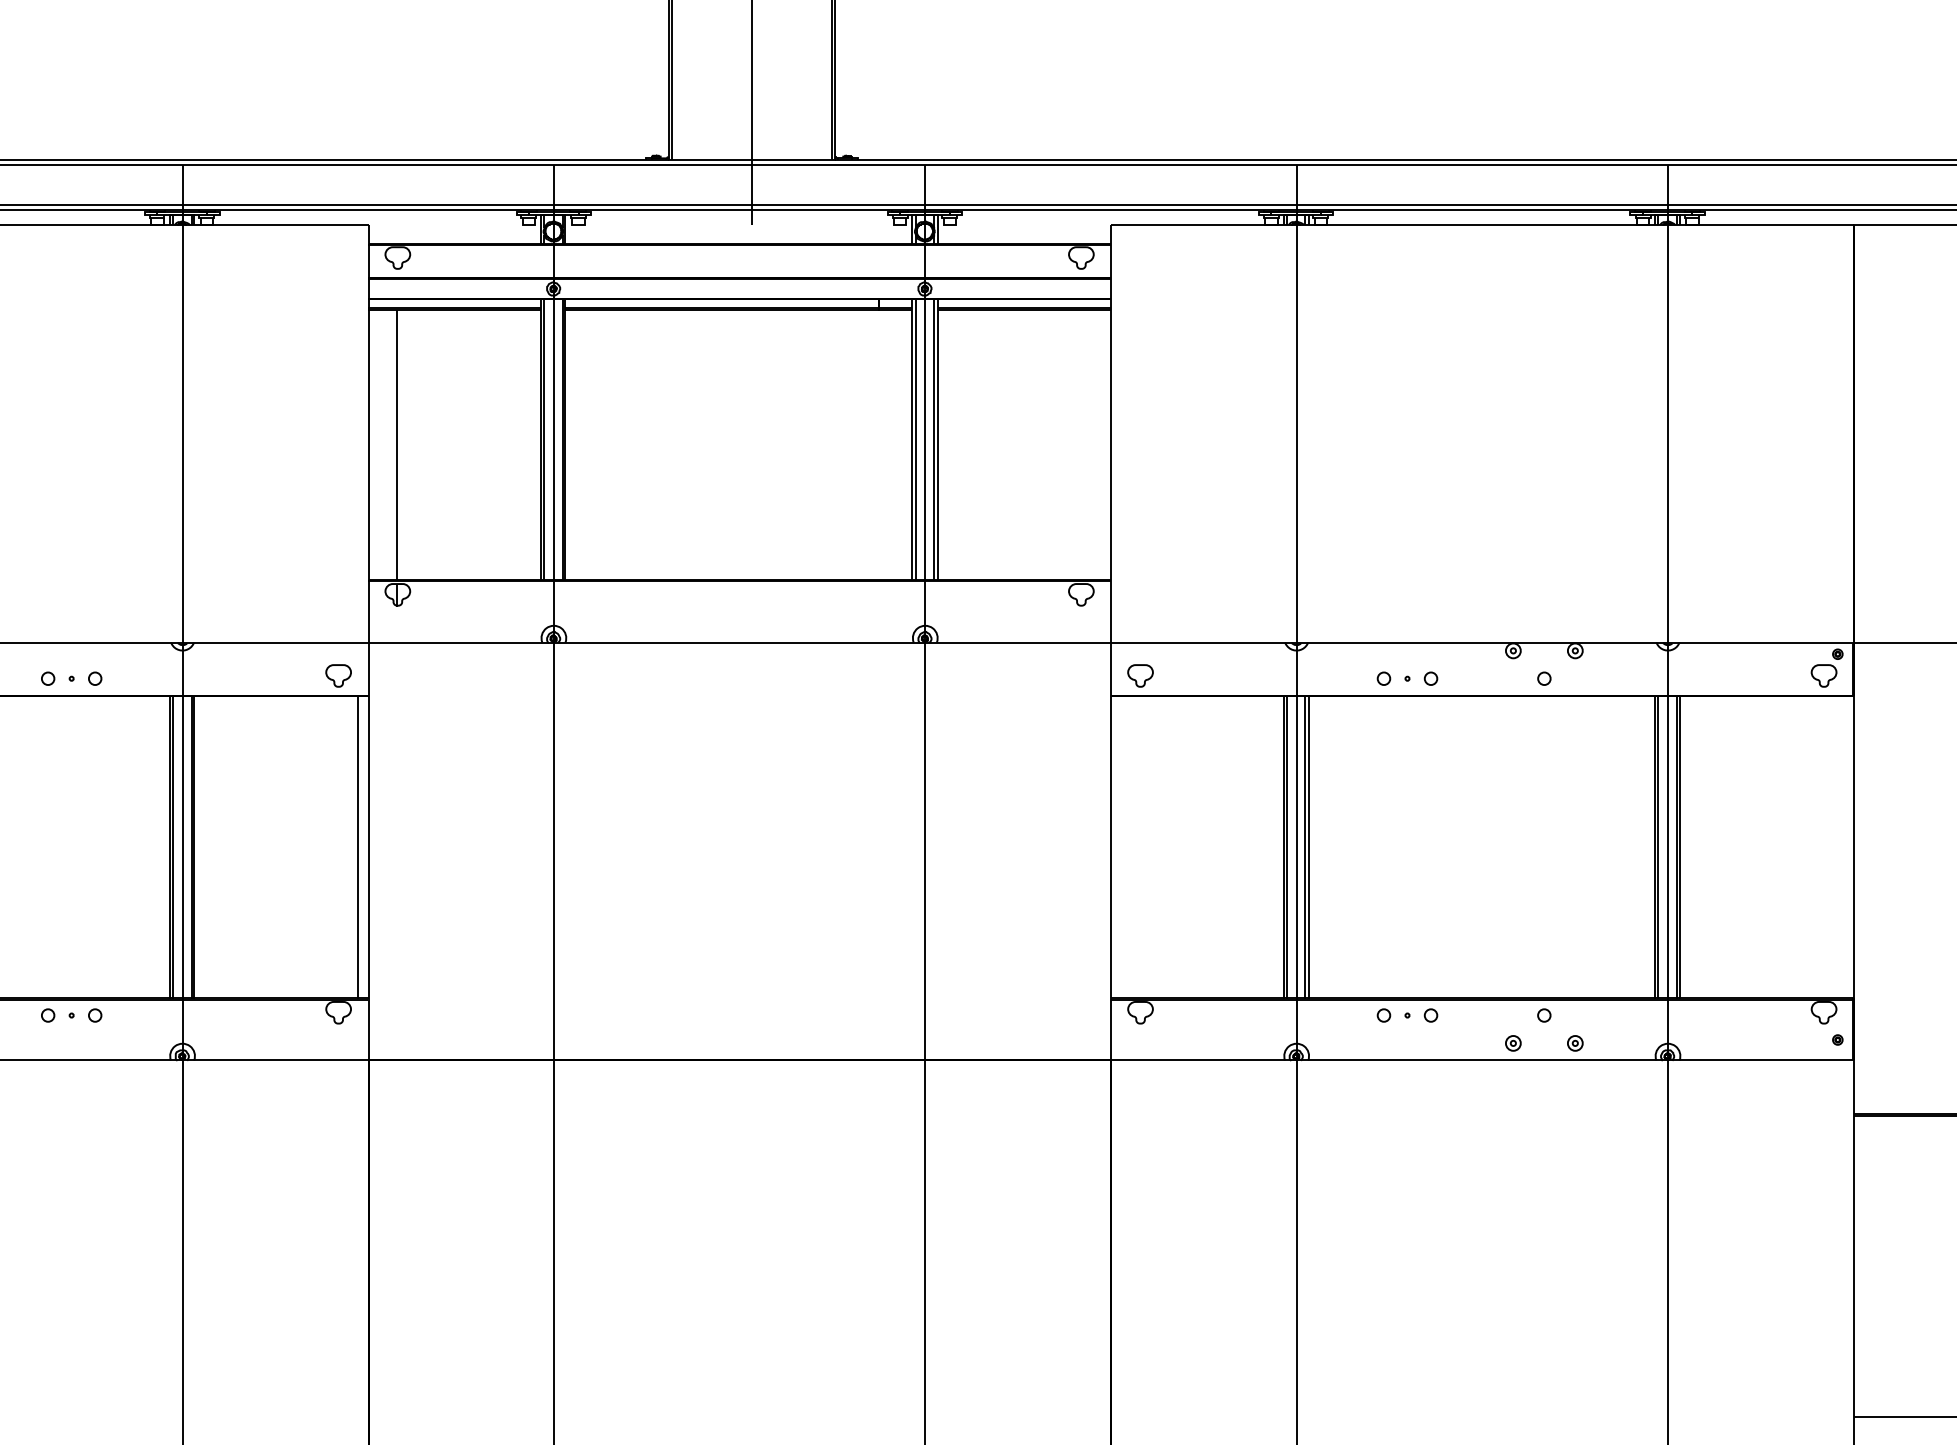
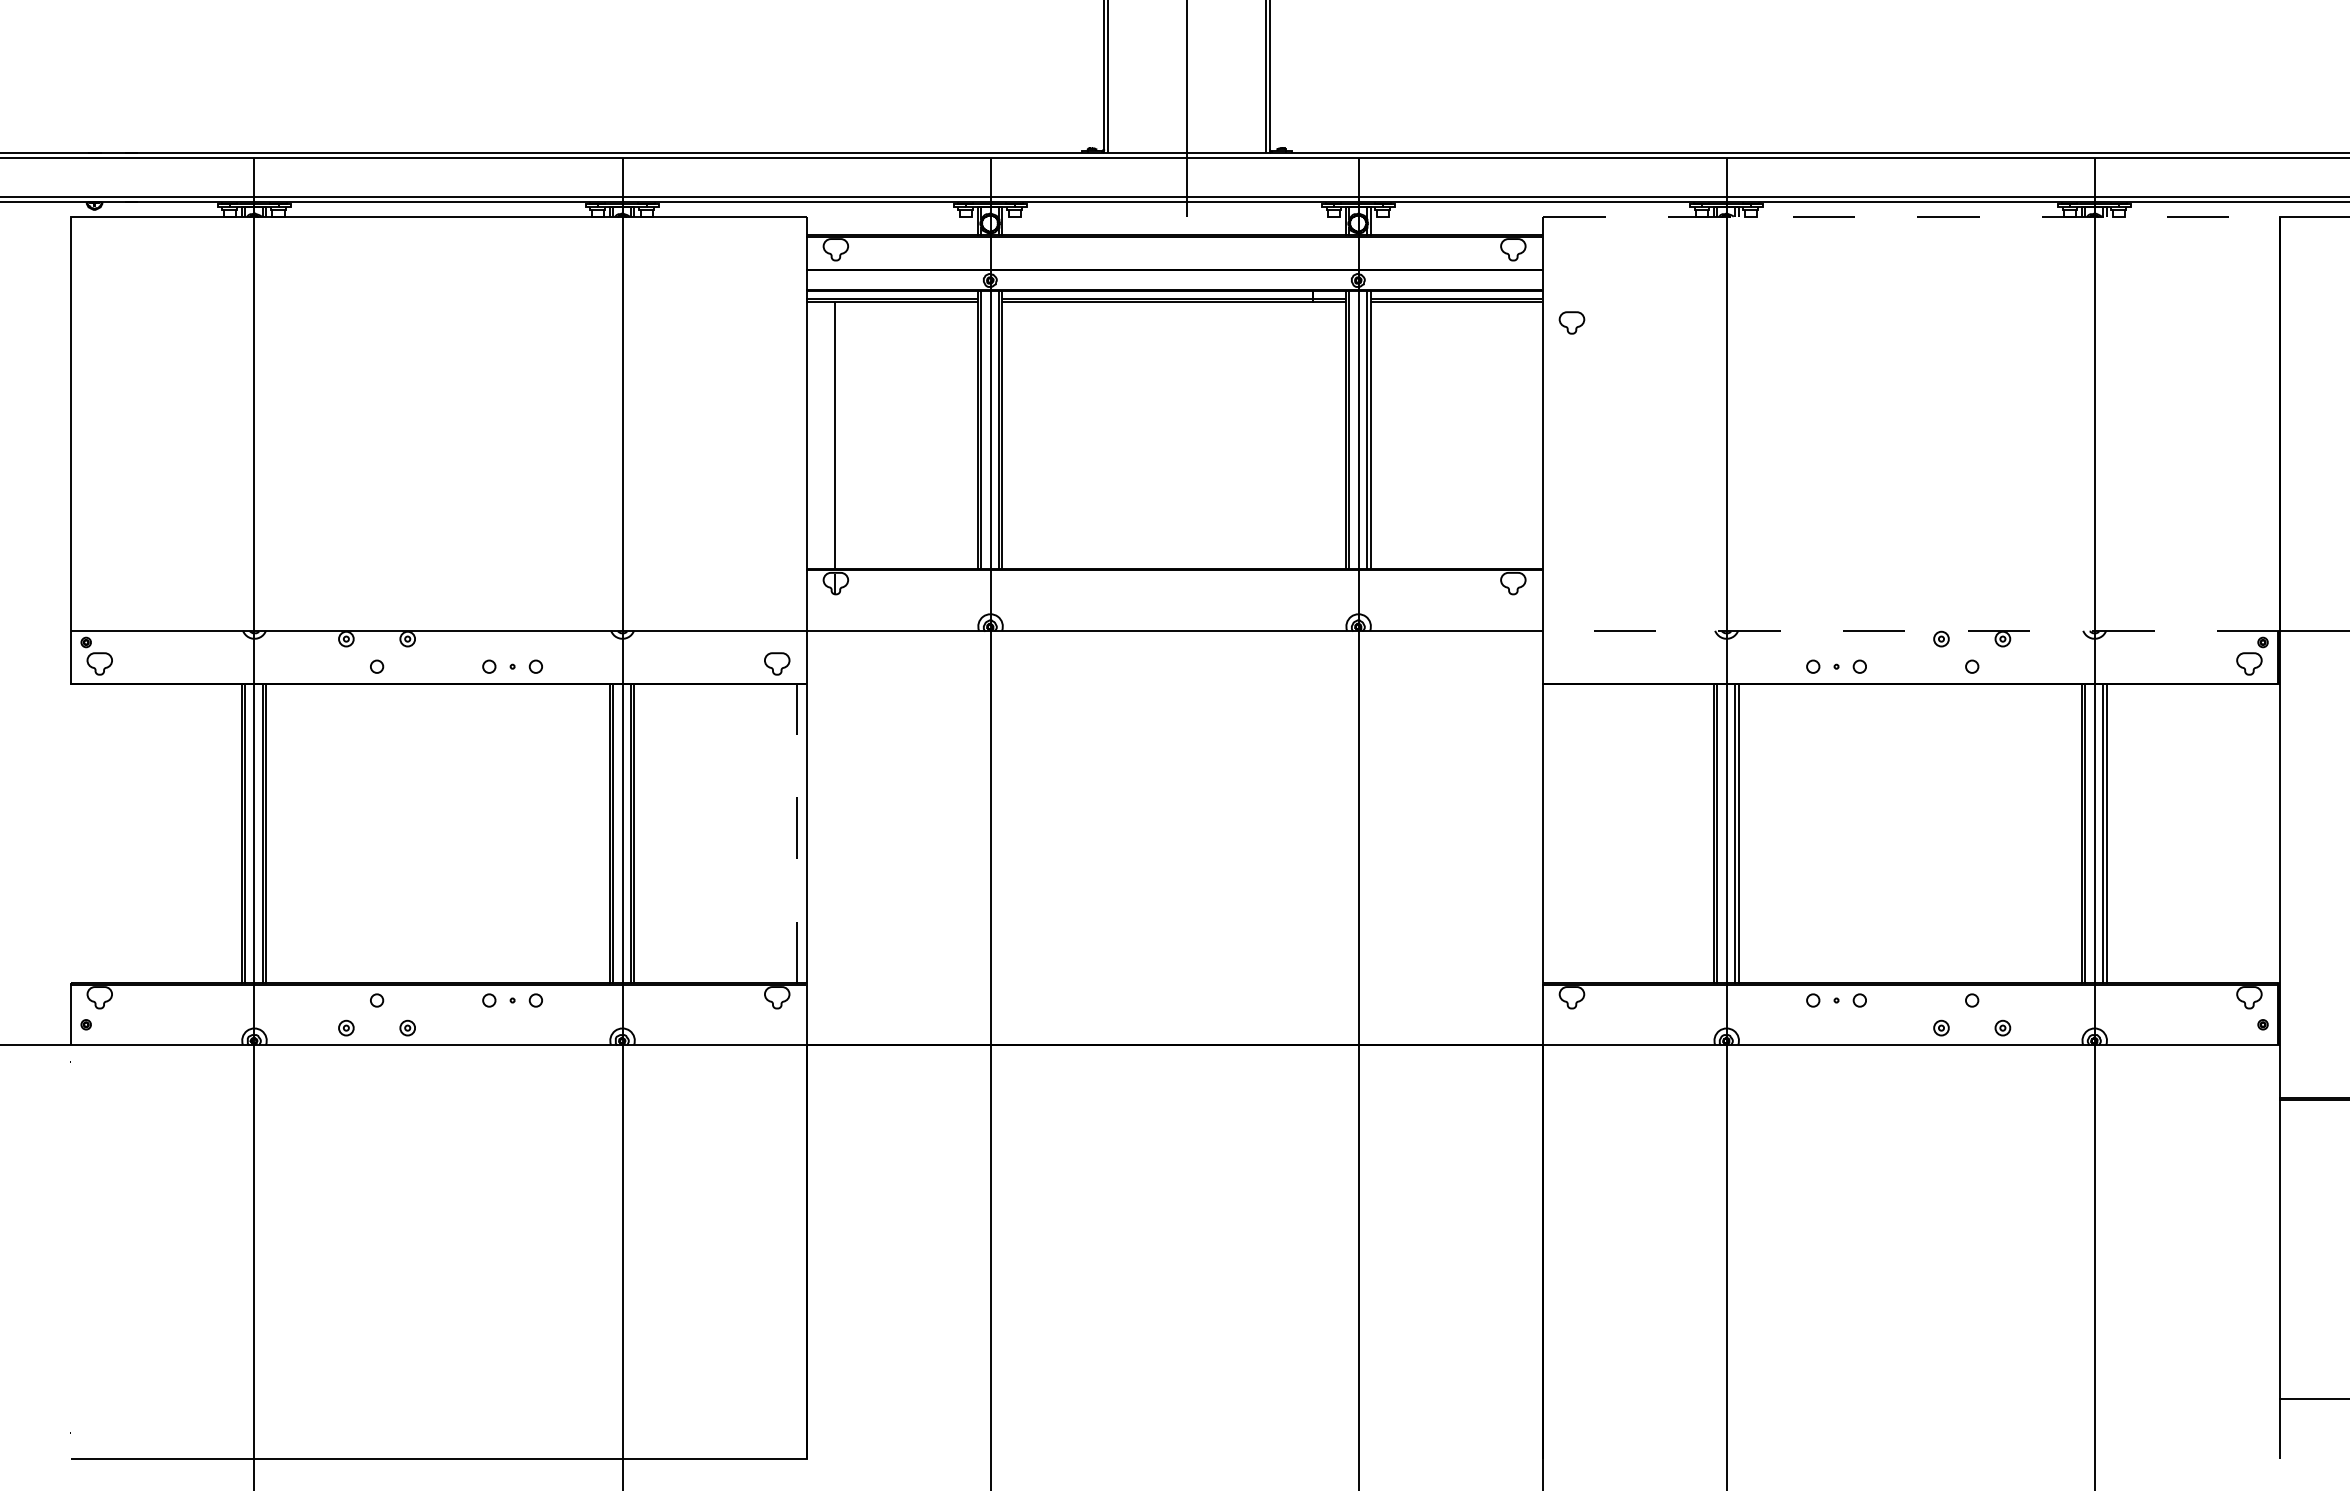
line: (1483, 224) -> (1911, 216), solid -> dashed
line: (1482, 642) -> (1910, 630), solid -> dashed
part: (1140, 675) -> (1571, 322), moved
line: (358, 848) -> (796, 834), solid -> dashed

